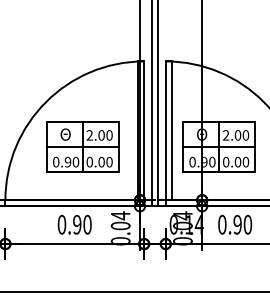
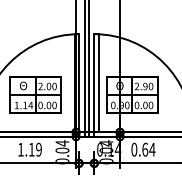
text: (237, 135) -> (145, 86), 2.00 -> 2.90
text: (66, 161) -> (24, 104), 0.90 -> 1.14
text: (74, 224) -> (29, 149), 0.90 -> 1.19
text: (242, 224) -> (148, 149), 0.90 -> 0.64

